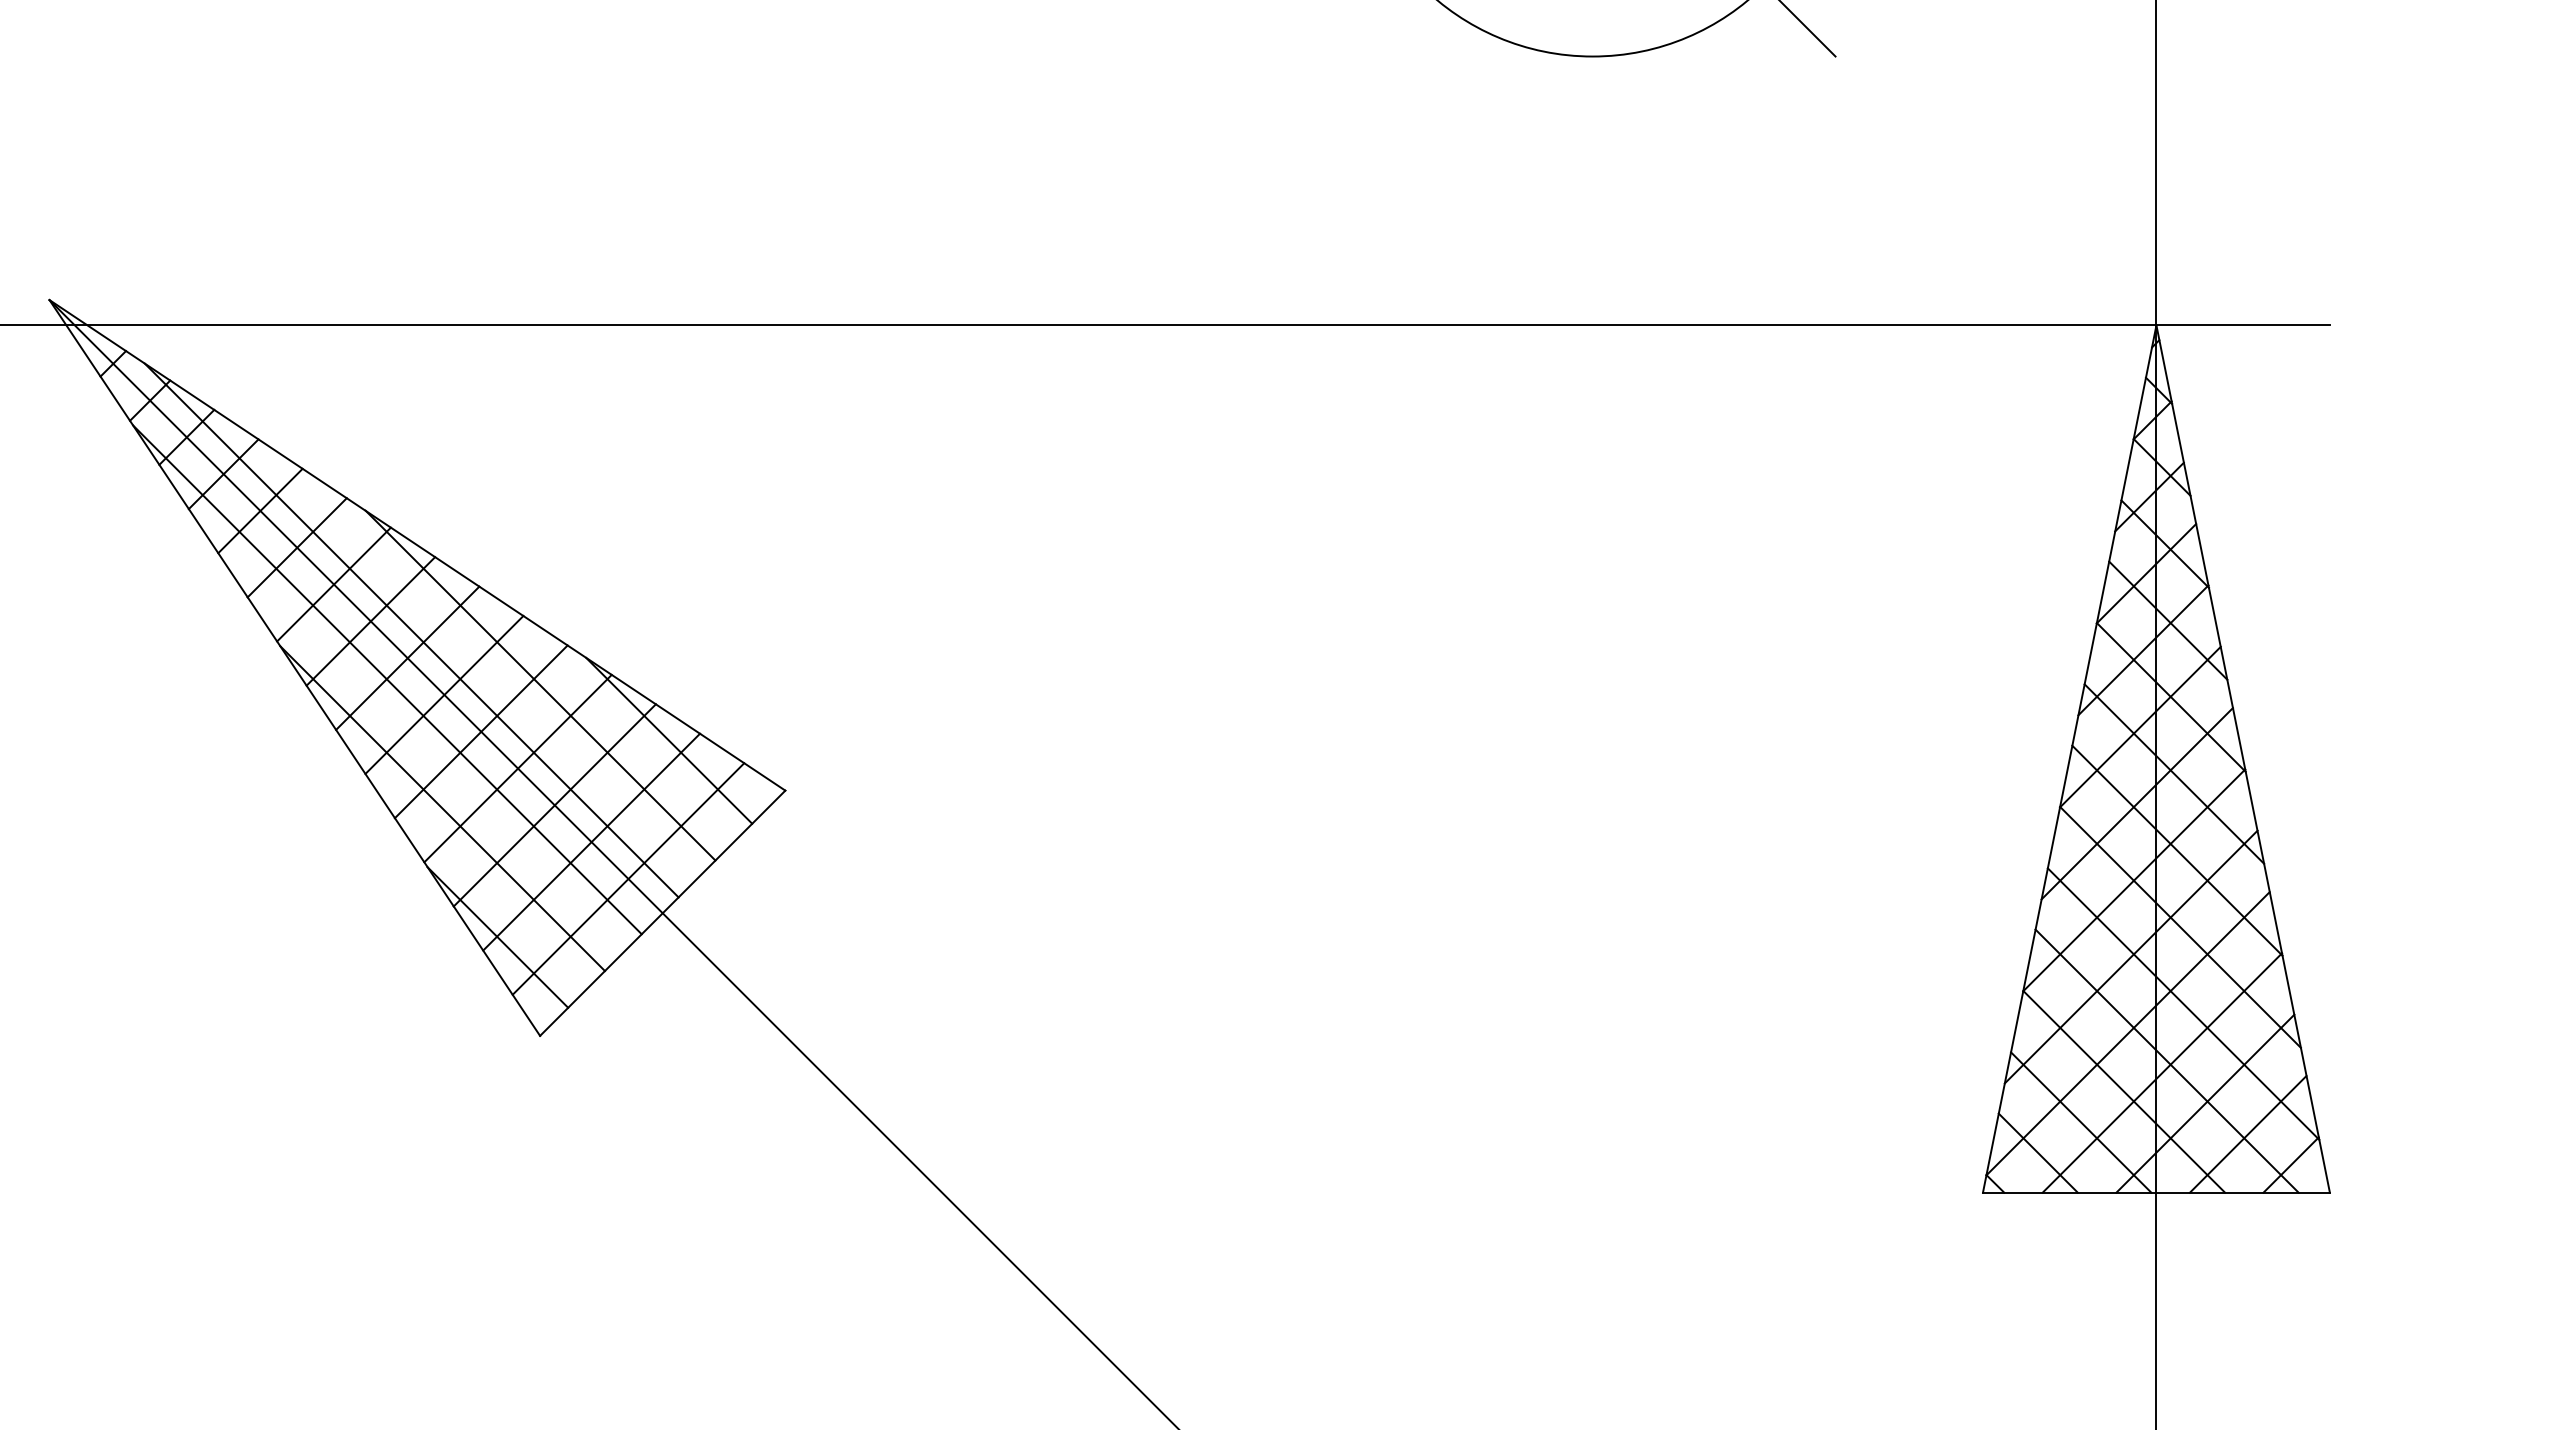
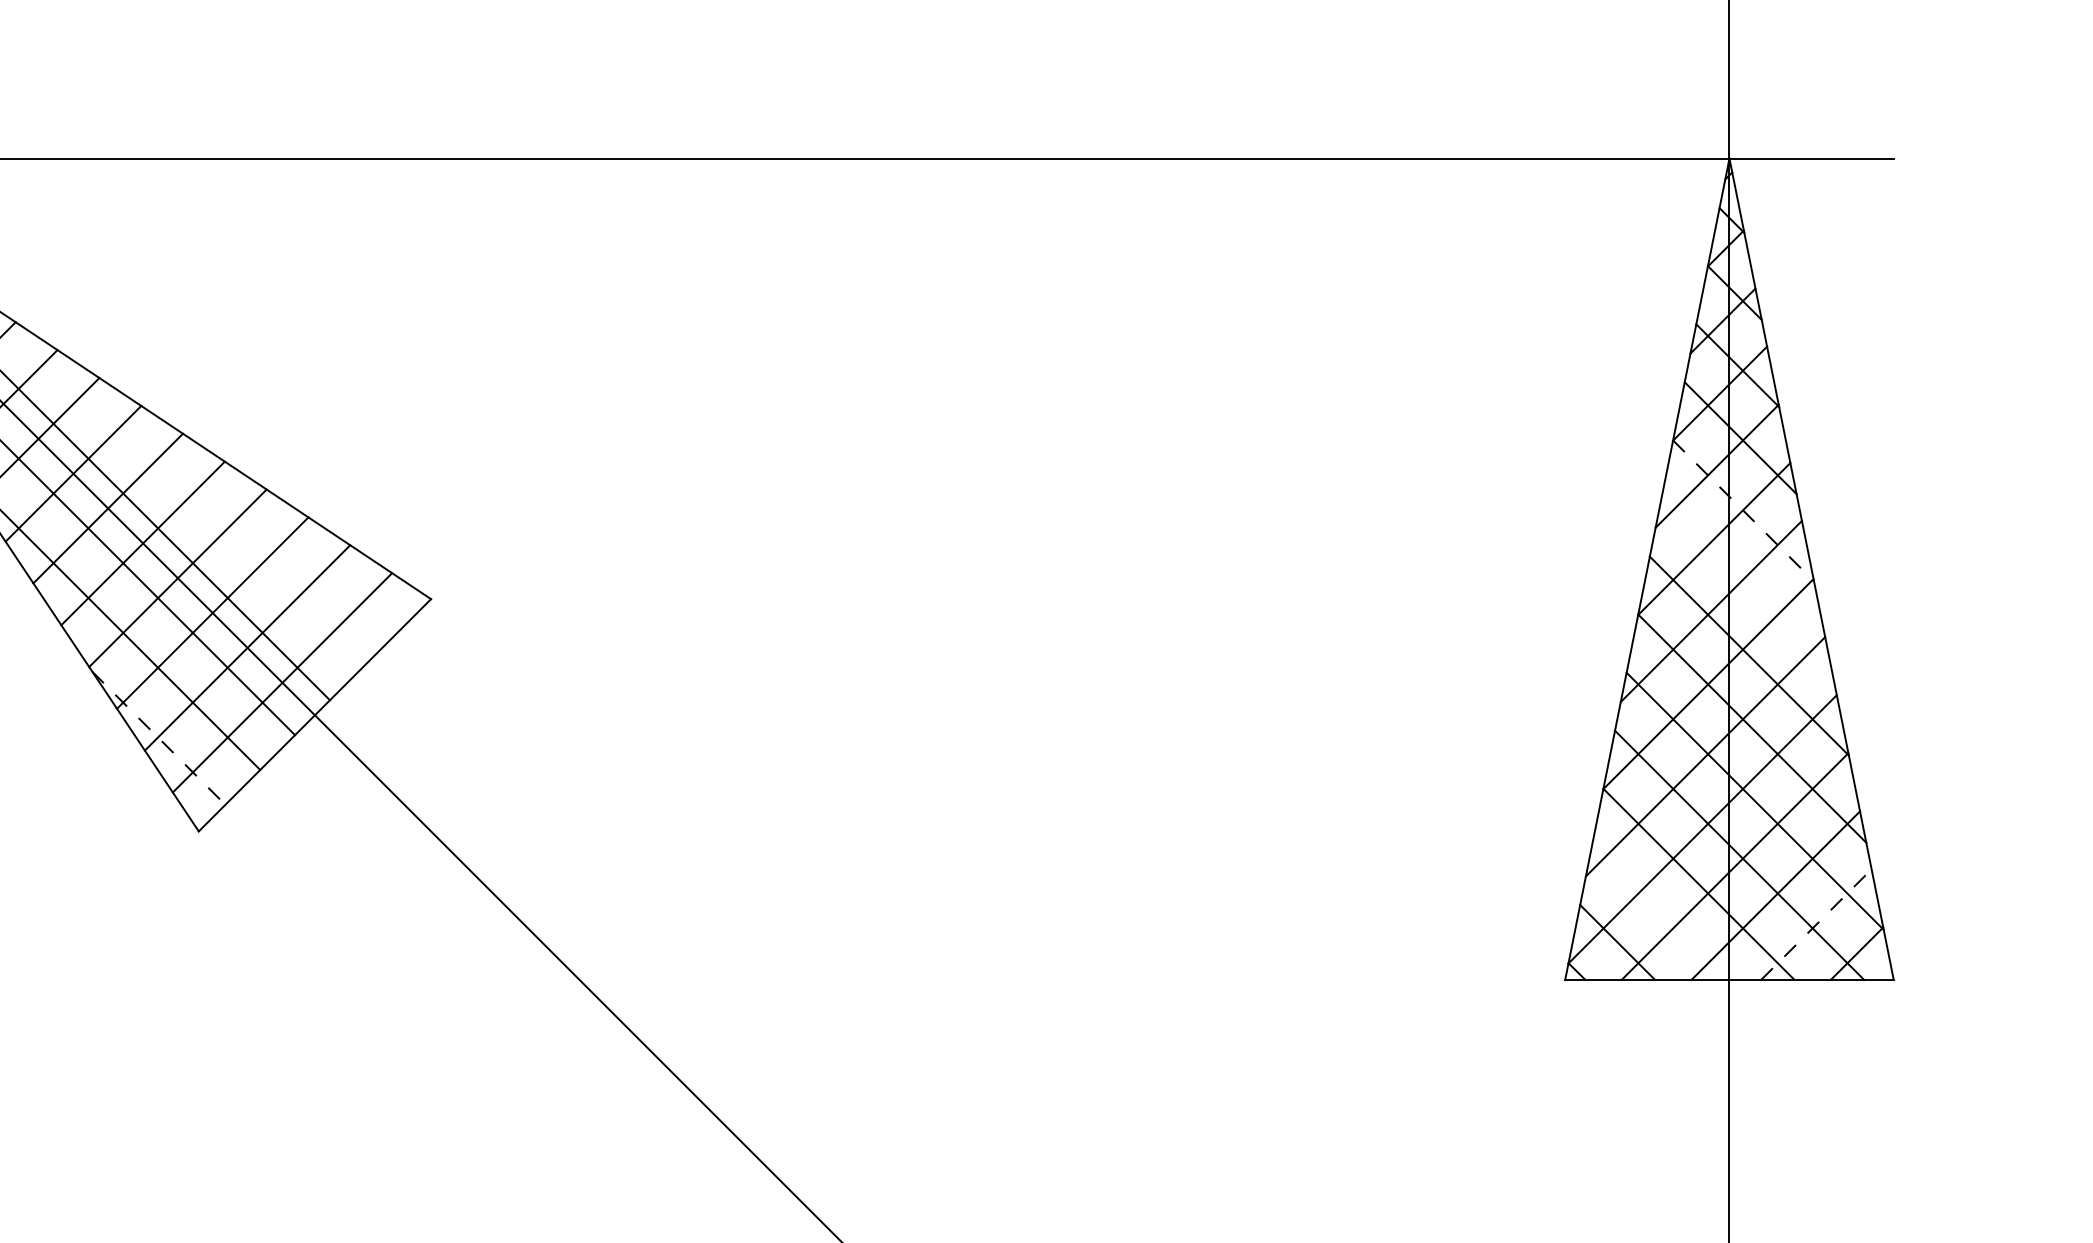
line: (540, 685) -> (199, 499), removed
line: (2171, 697) -> (1743, 510), solid -> dashed
line: (669, 740) -> (321, 551), removed
line: (2174, 773) -> (1746, 582), removed
line: (498, 937) -> (159, 738), solid -> dashed
line: (2081, 1122) -> (1658, 913), removed
line: (2248, 1134) -> (1816, 924), solid -> dashed

